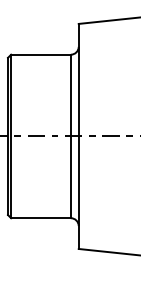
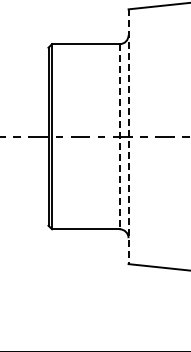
line: (70, 136) -> (119, 136), solid -> dashed
line: (78, 137) -> (128, 137), solid -> dashed

